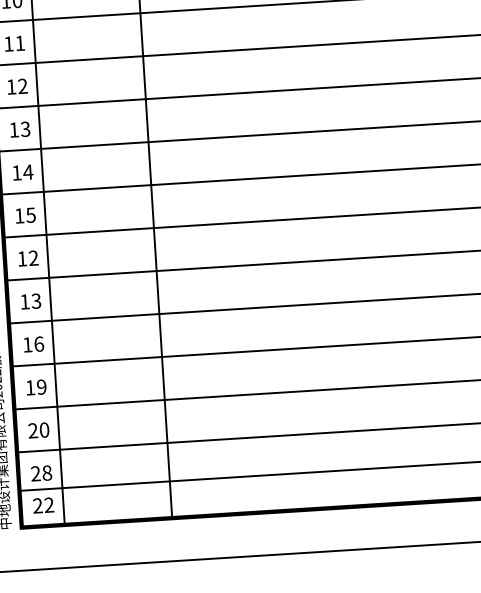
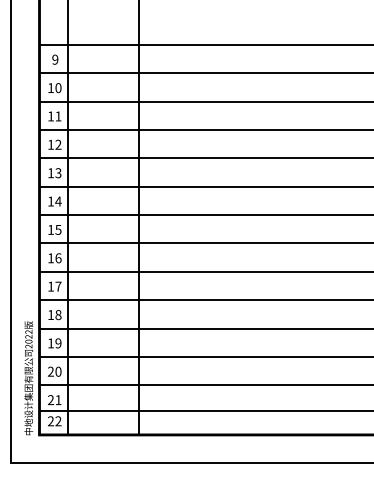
text: (33, 258) -> (58, 258), 12 -> 16
text: (36, 300) -> (58, 286), 13 -> 17
text: (39, 343) -> (58, 314), 16 -> 18
text: (47, 473) -> (58, 400), 28 -> 21

